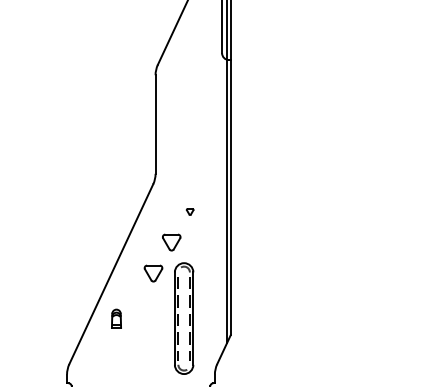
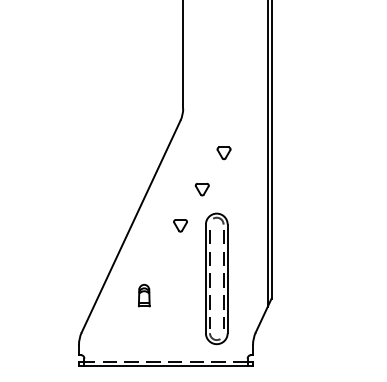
part: (189, 211) -> (223, 152), size x1.67
part: (171, 242) -> (201, 189), size x0.62
part: (152, 273) -> (179, 225), size x0.62
part: (116, 318) -> (144, 295), moved

